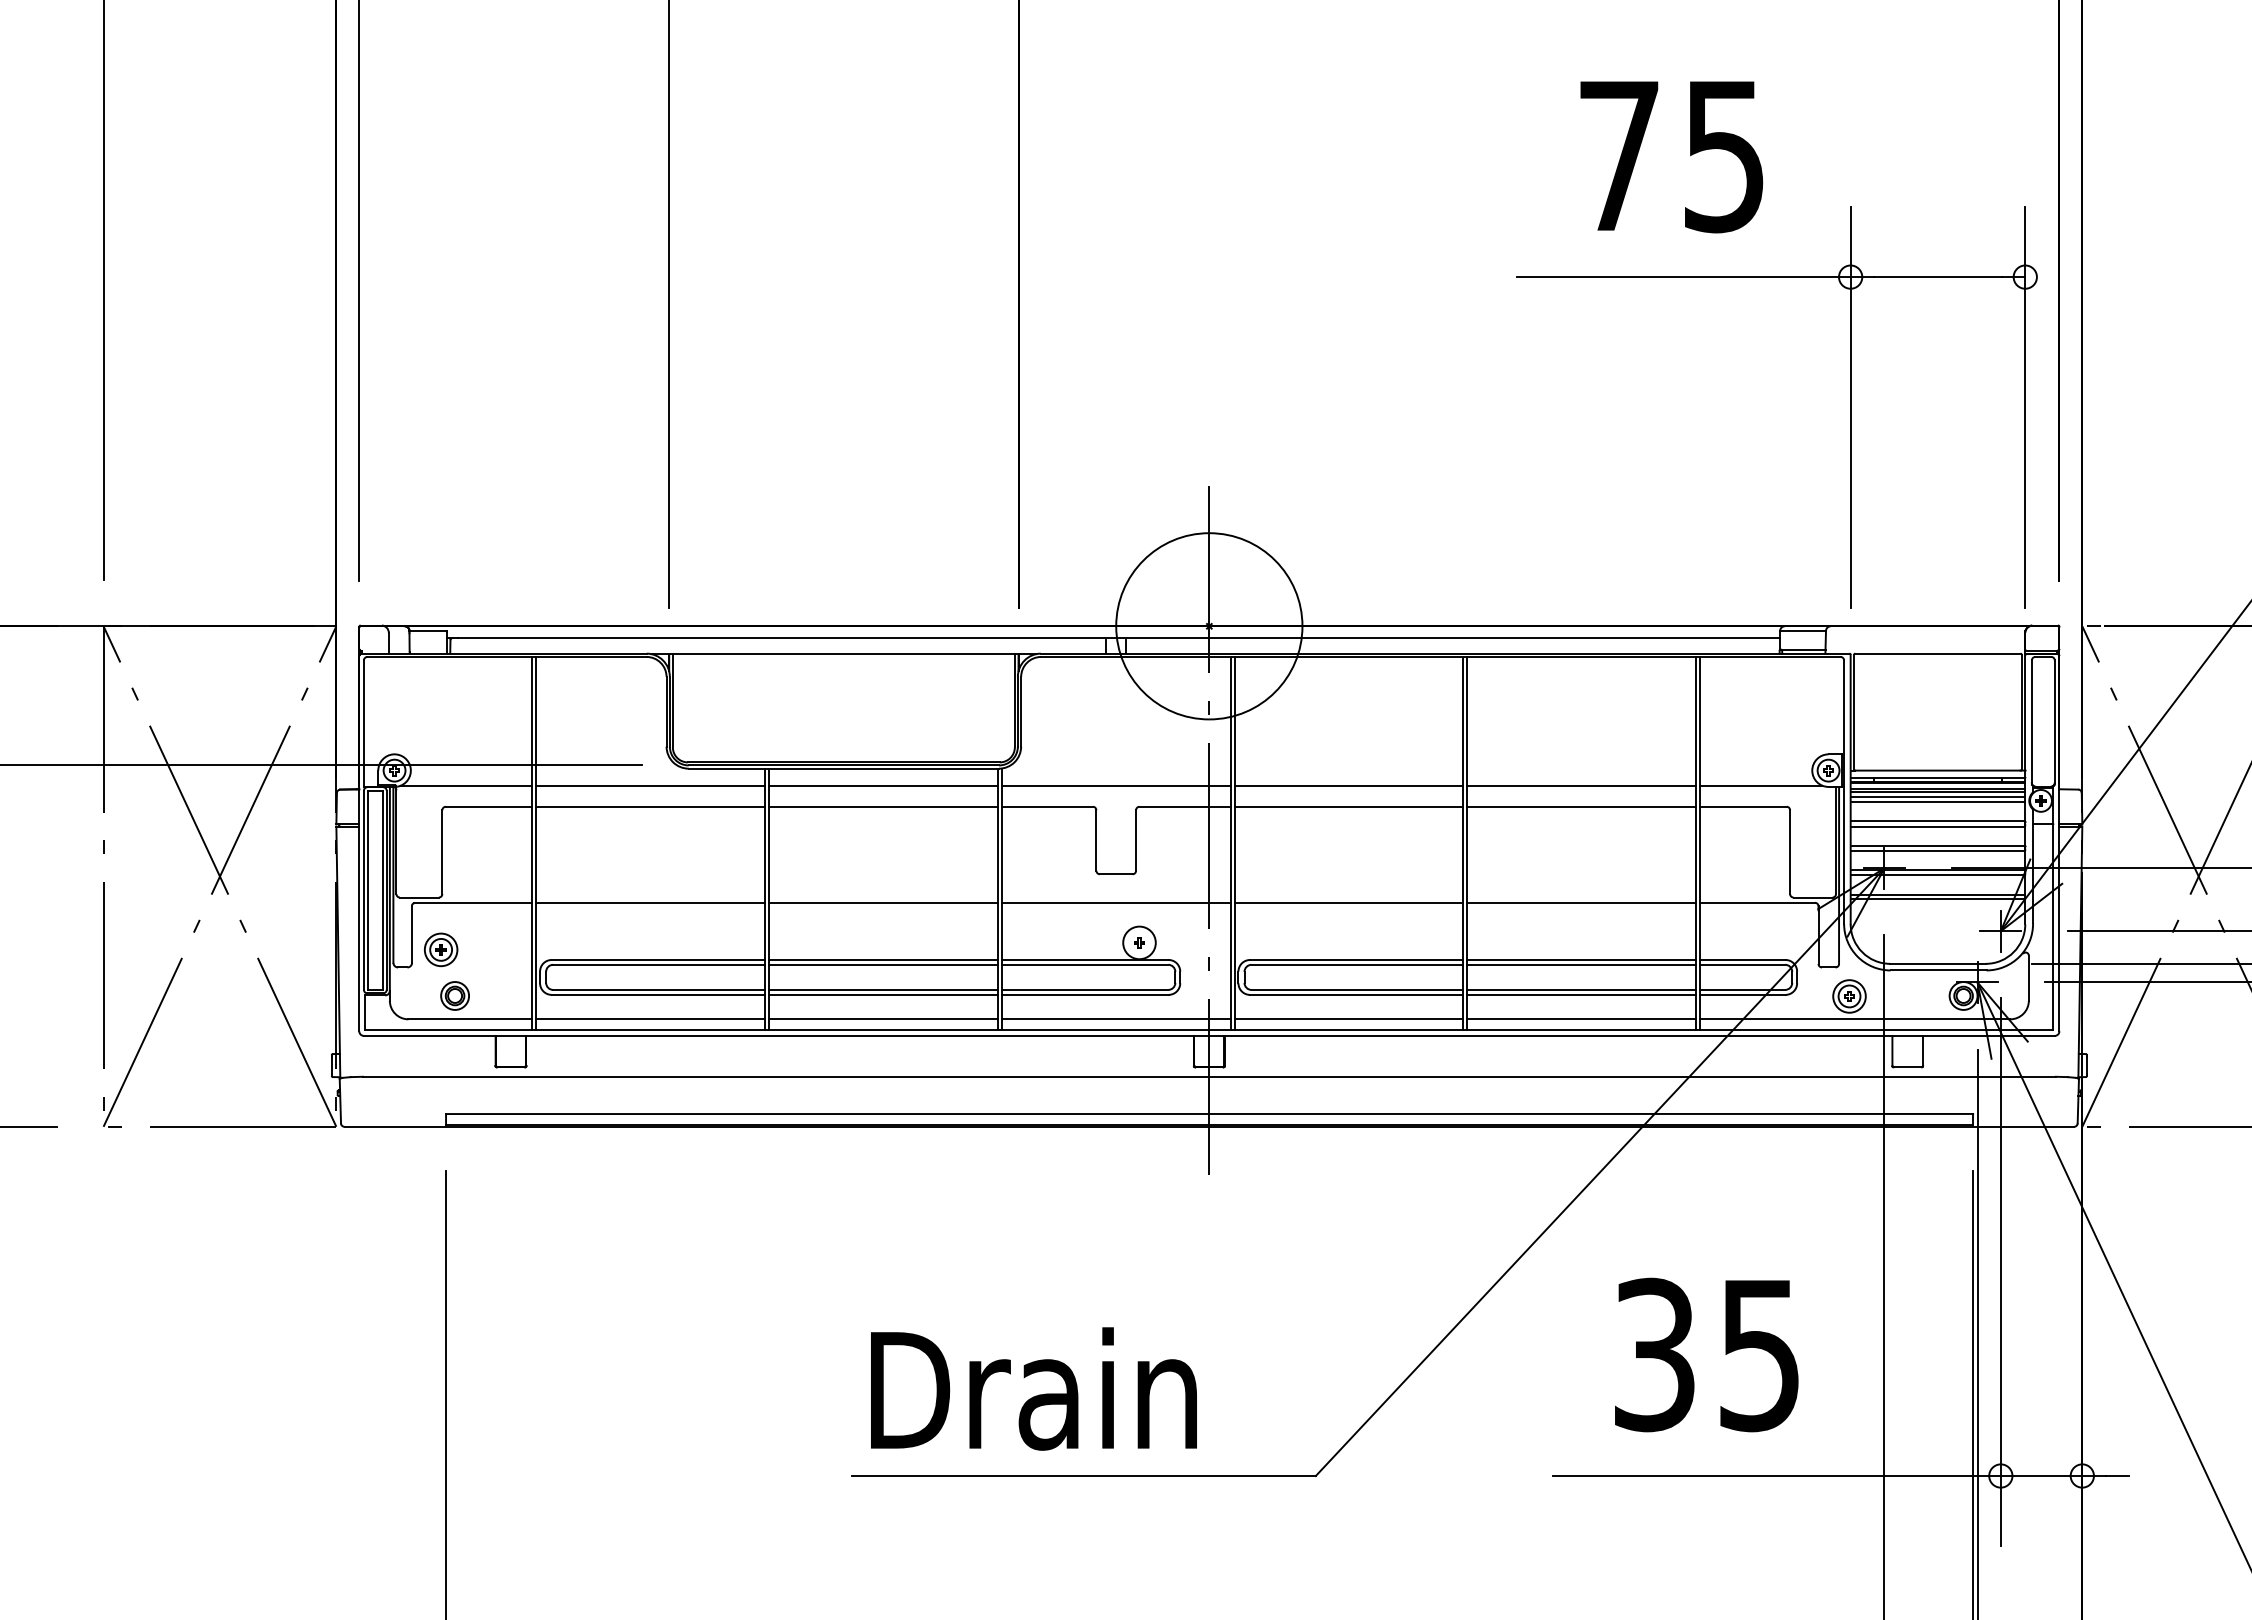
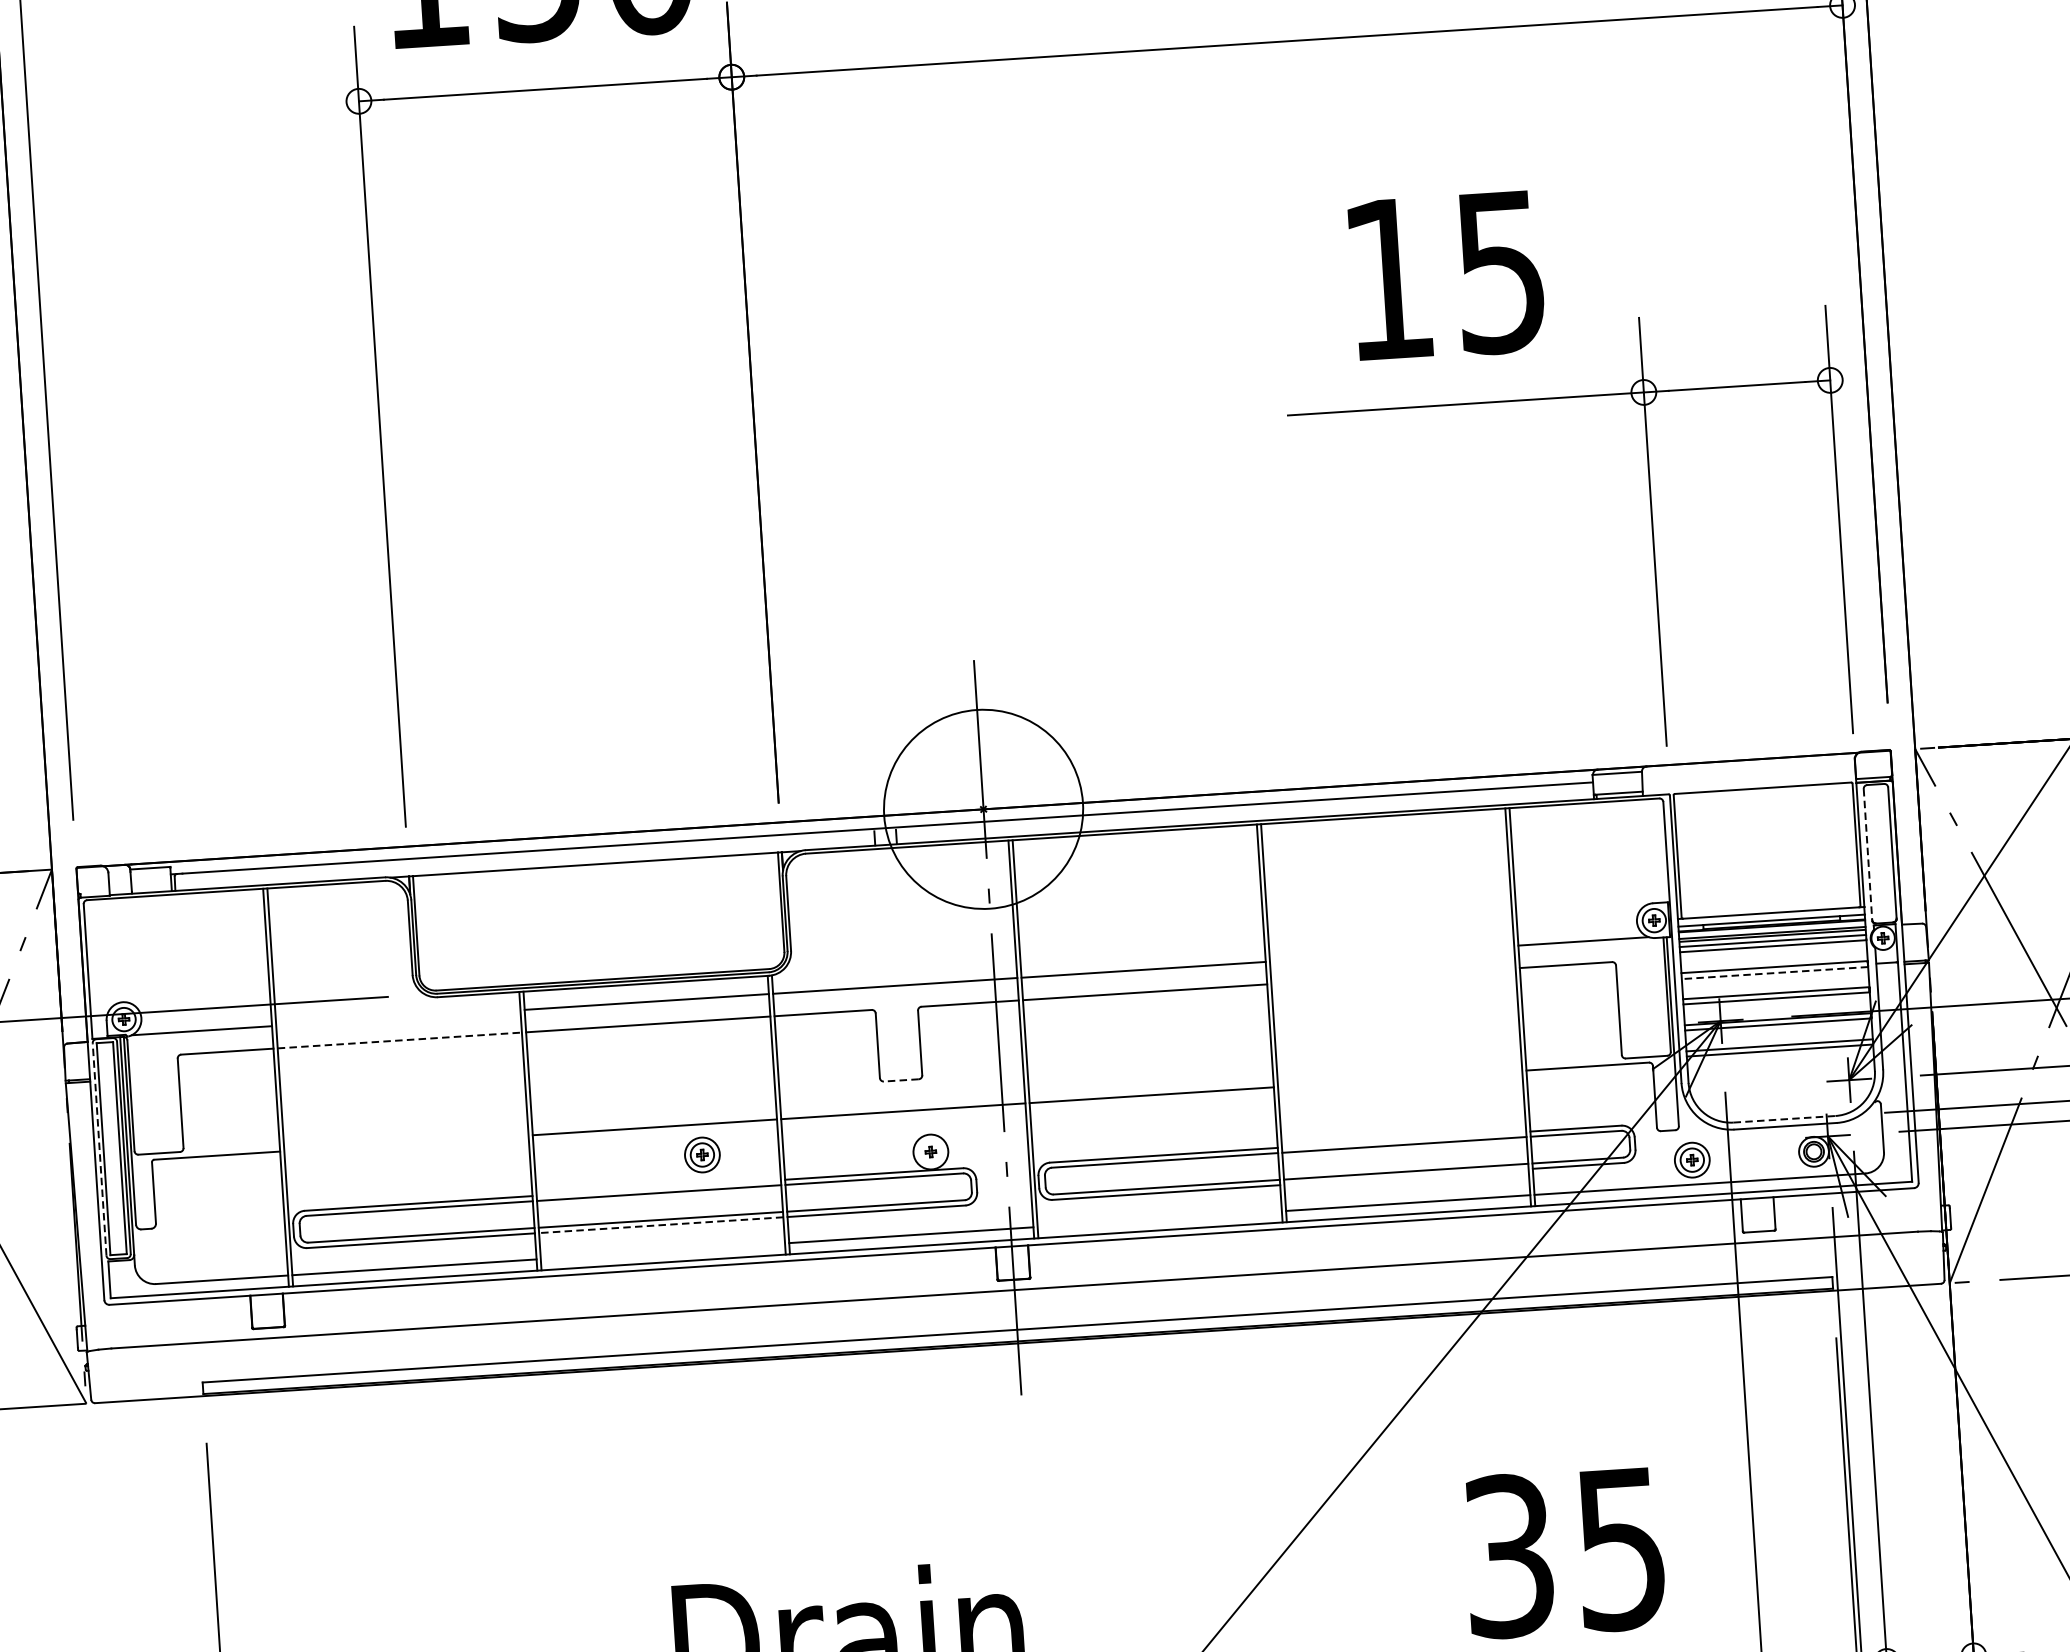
text: (1619, 155) -> (1388, 278), 75 -> 15
line: (2031, 722) -> (1867, 855), solid -> dashed
line: (650, 785) -> (398, 1017), removed
line: (1581, 785) -> (1391, 953), removed
line: (651, 806) -> (400, 1040), solid -> dashed
line: (1581, 806) -> (1393, 975), removed
line: (1937, 826) -> (1774, 972), solid -> dashed
line: (1115, 874) -> (900, 1080), solid -> dashed
line: (363, 890) -> (99, 1149), solid -> dashed
line: (650, 903) -> (406, 1143), removed
line: (1581, 903) -> (1399, 1079), removed
part: (441, 949) -> (702, 1154), moved
line: (883, 959) -> (658, 1187), removed
line: (1581, 960) -> (1403, 1140), removed
line: (1937, 963) -> (1783, 1118), solid -> dashed
line: (882, 994) -> (660, 1224), solid -> dashed
line: (1581, 994) -> (1406, 1176), removed
part: (454, 995) -> (203, 1255), removed
line: (883, 1019) -> (662, 1251), removed
line: (1348, 1019) -> (1159, 1219), removed

